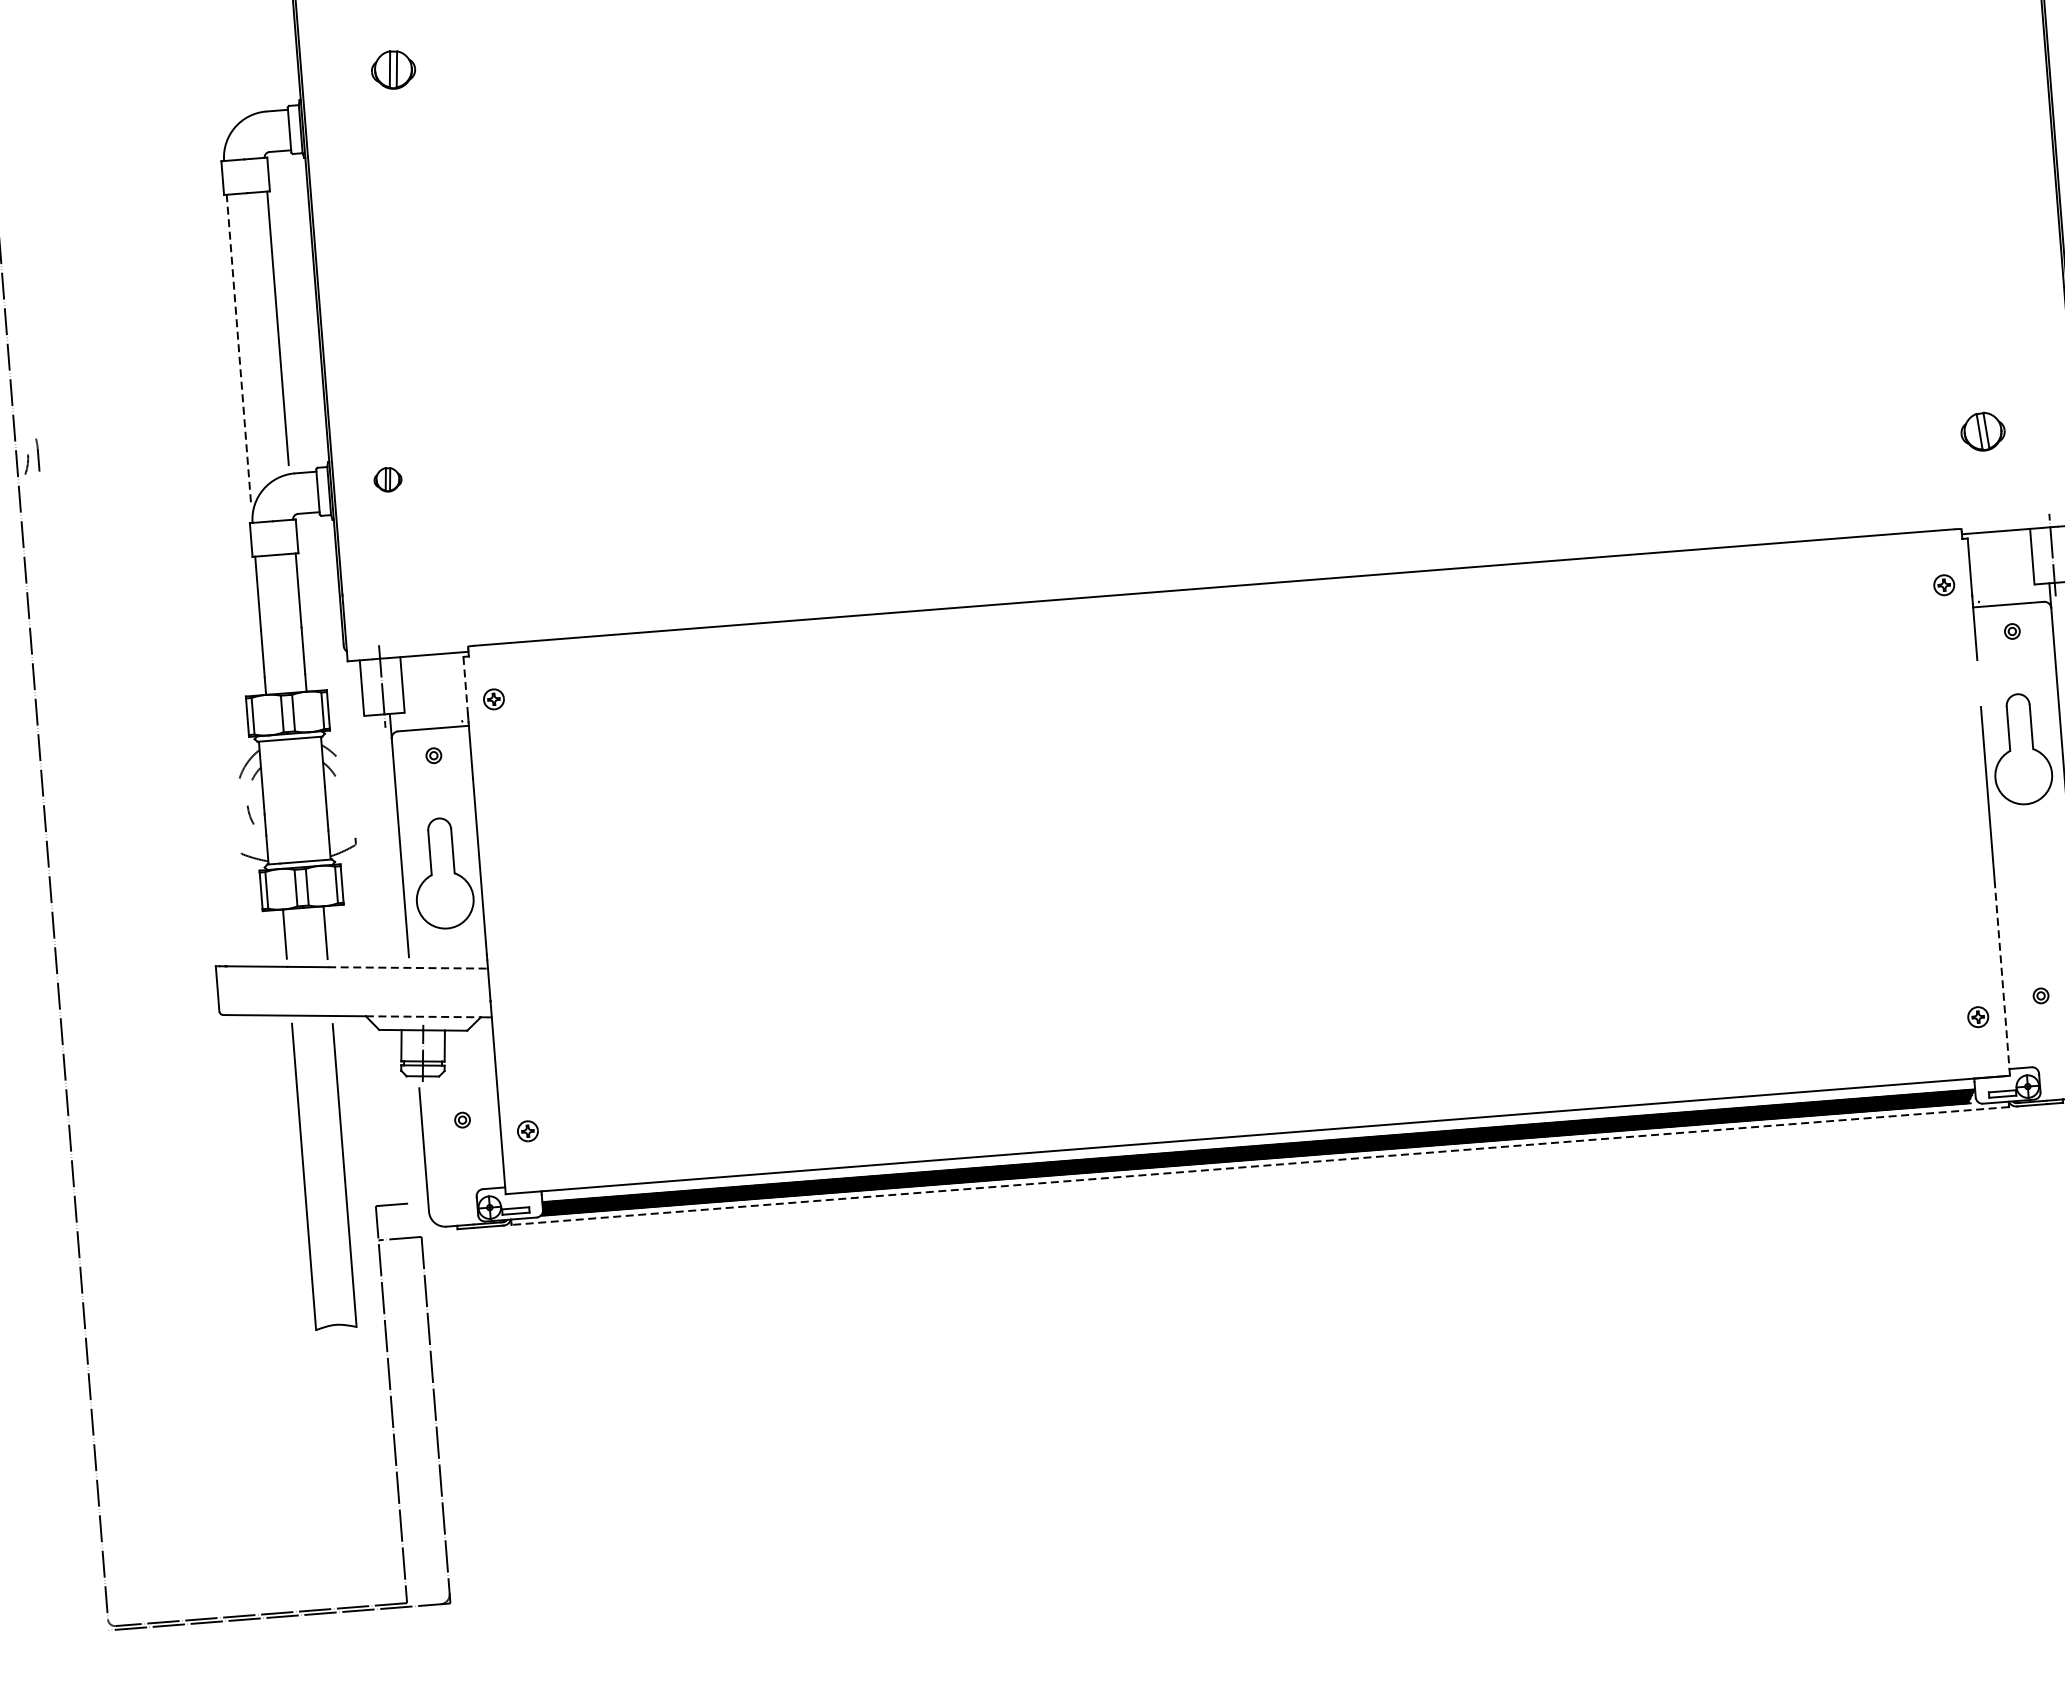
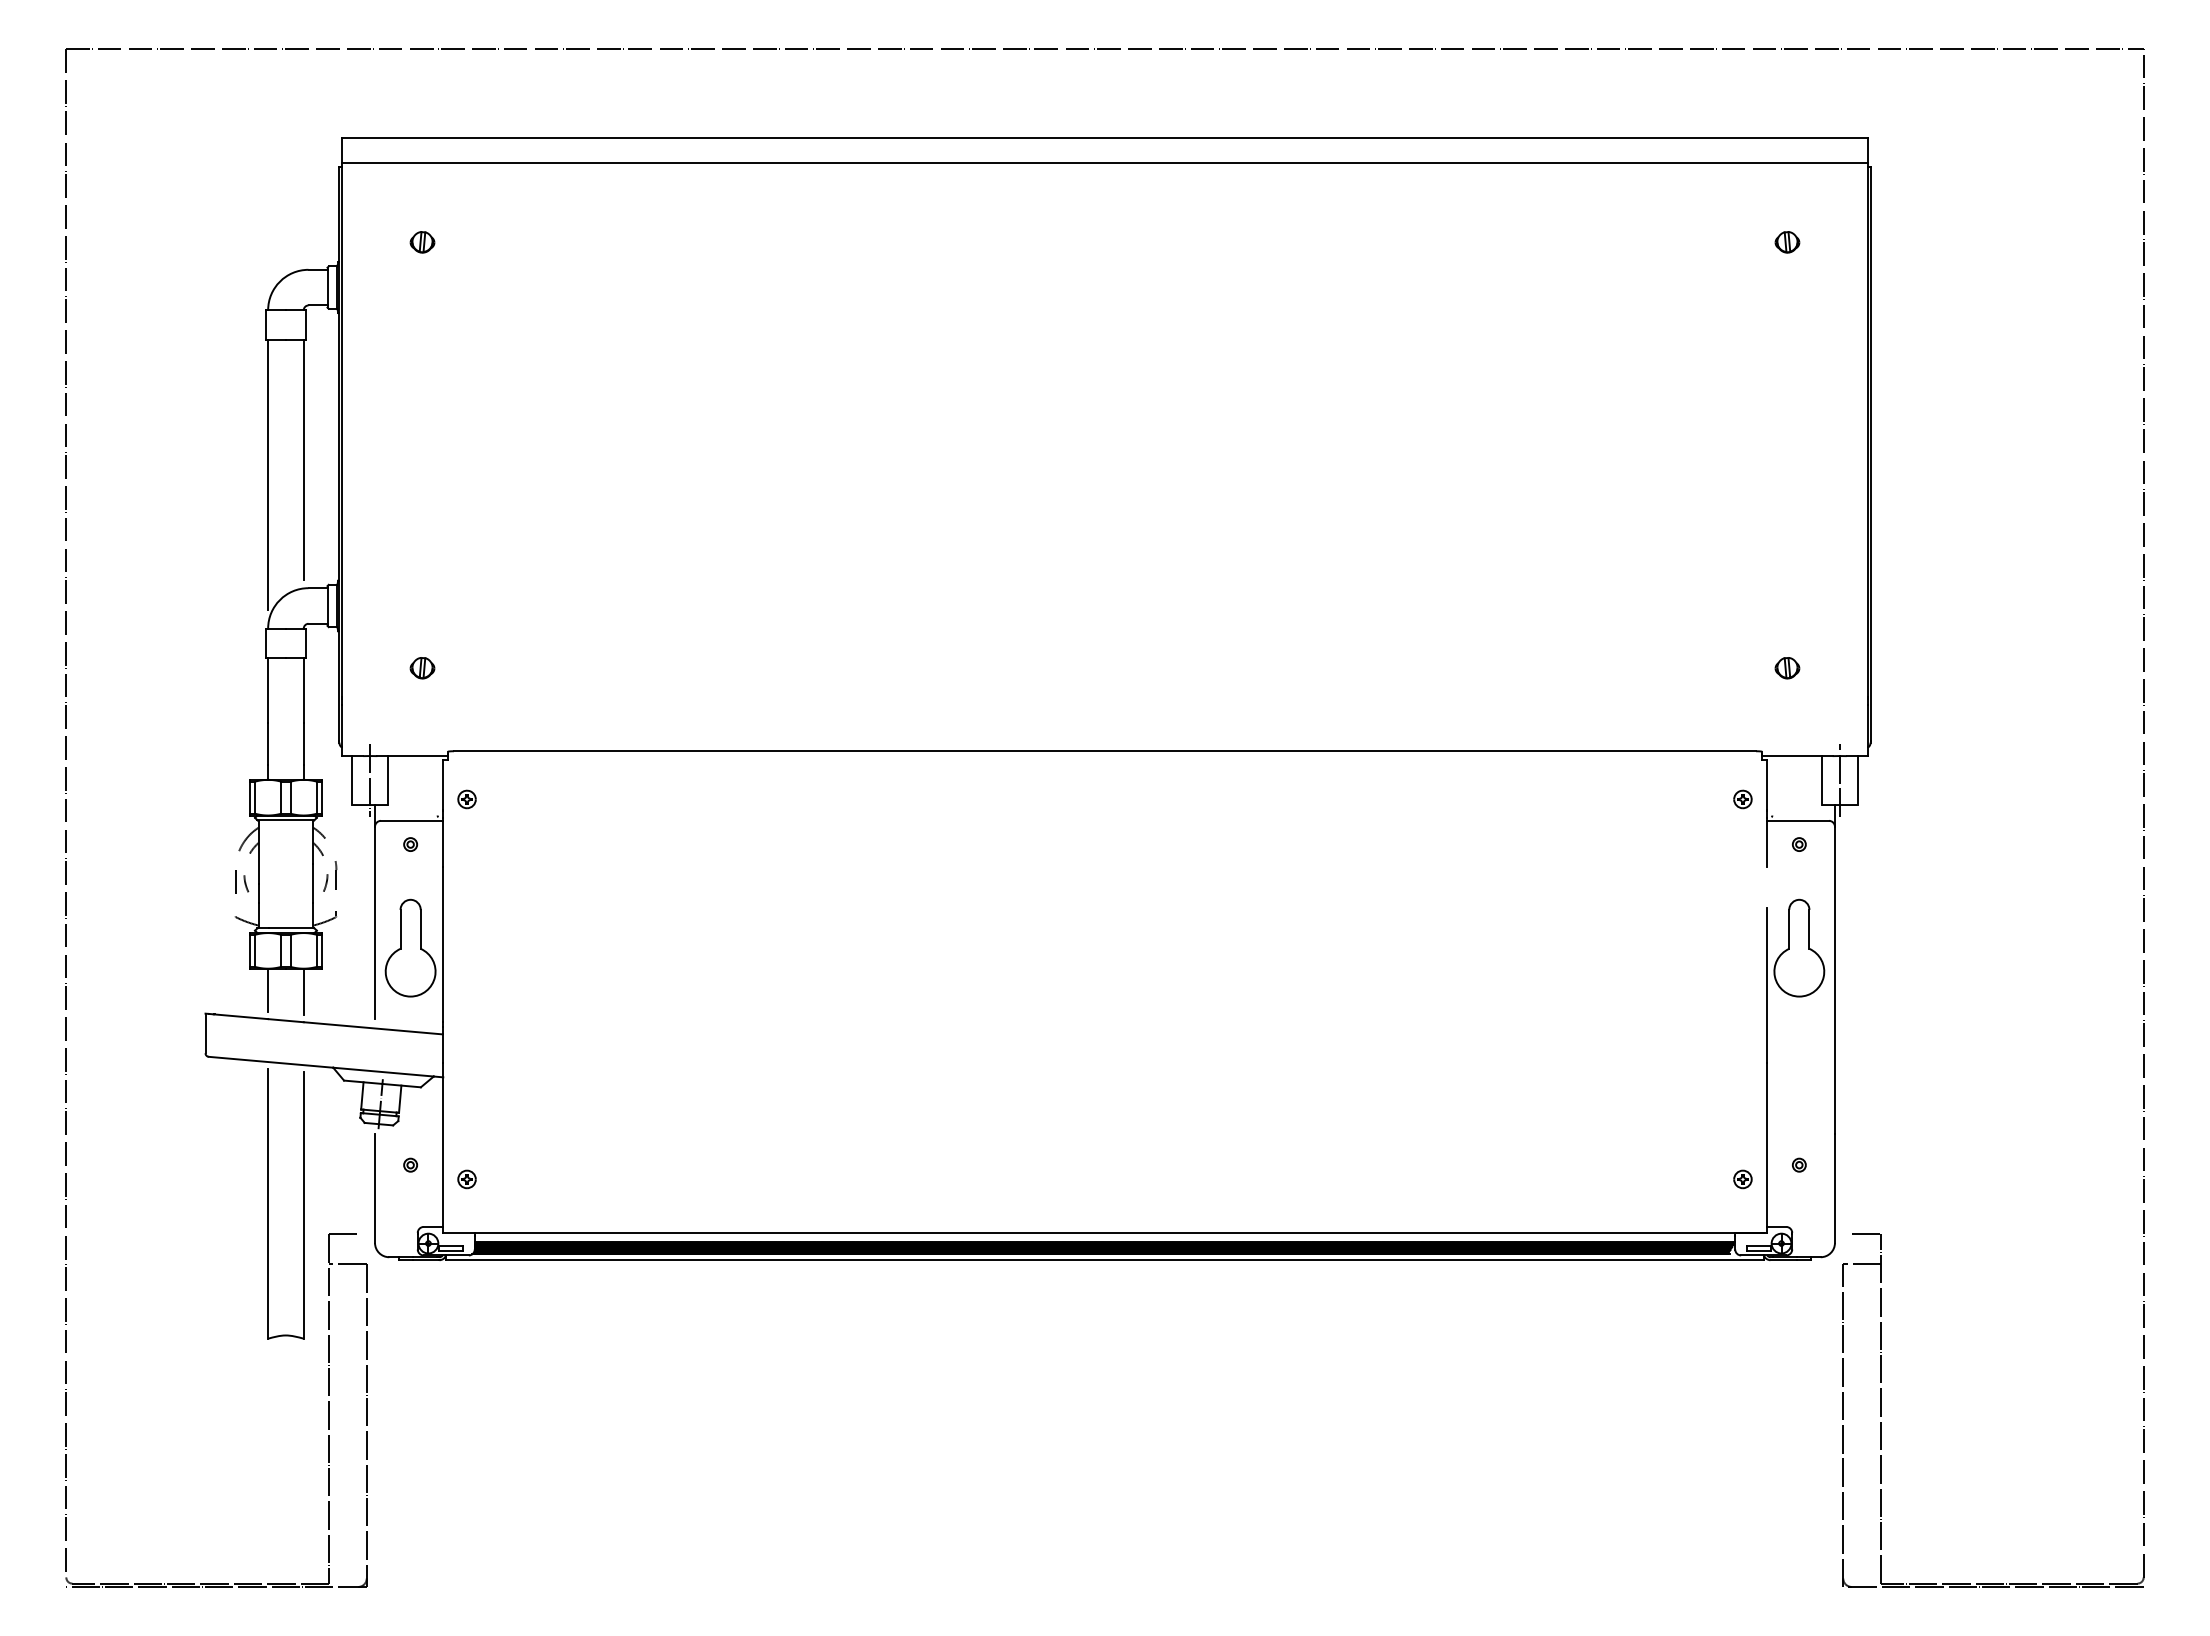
part: (393, 70) -> (422, 242), size x0.62
line: (239, 347) -> (268, 474), dashed -> solid
part: (1983, 432) -> (1787, 668), size x0.62
part: (31, 456) -> (330, 876), moved
part: (388, 480) -> (422, 668), moved
line: (465, 685) -> (443, 785), dashed -> solid
line: (238, 814) -> (235, 882), added
line: (406, 968) -> (372, 1028), dashed -> solid
line: (2002, 979) -> (1766, 1148), dashed -> solid
line: (424, 1017) -> (384, 1072), dashed -> solid
line: (1260, 1166) -> (1105, 1260), dashed -> solid

